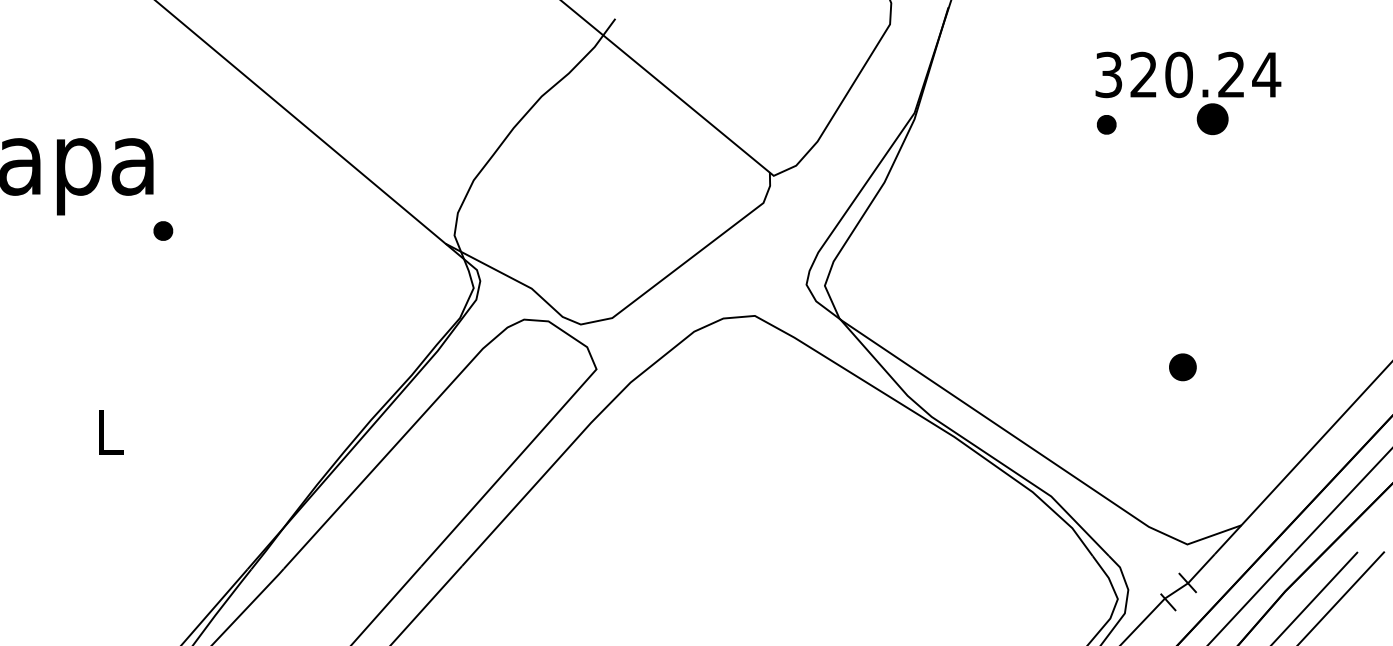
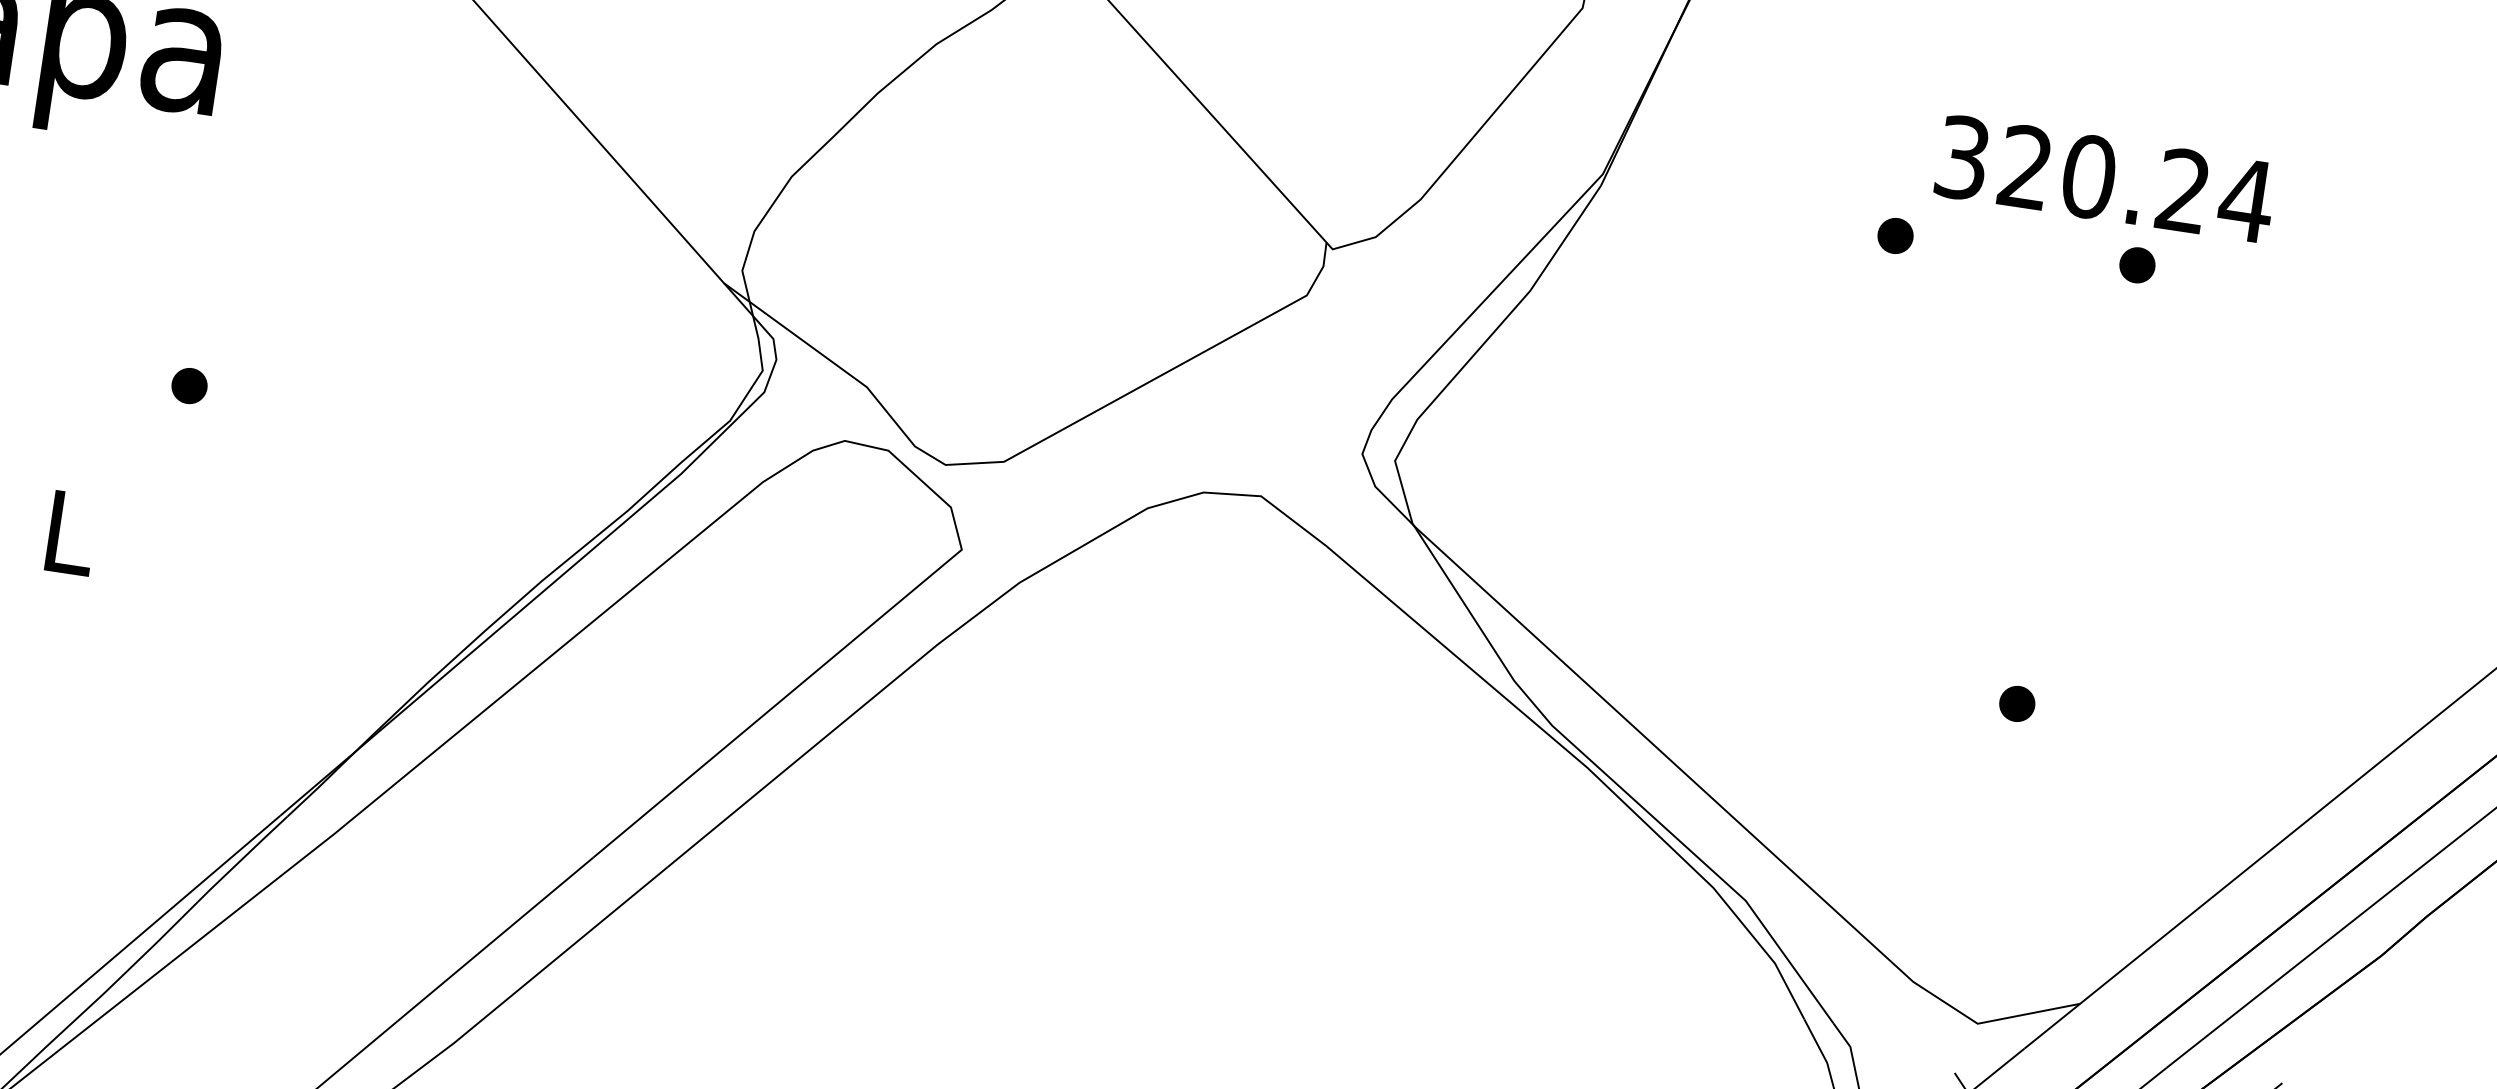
part: (1212, 118) -> (2137, 264), size x0.62
part: (1106, 124) -> (1895, 235), moved
part: (163, 230) -> (189, 385), moved
part: (1182, 367) -> (2016, 704), size x0.71

